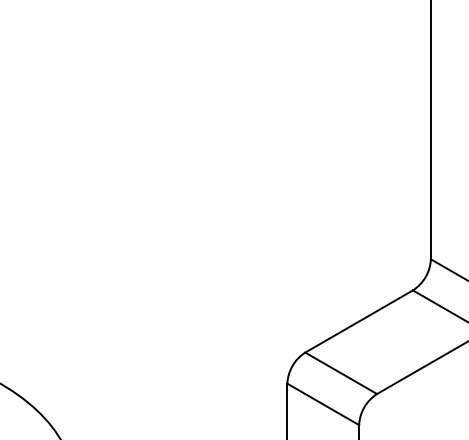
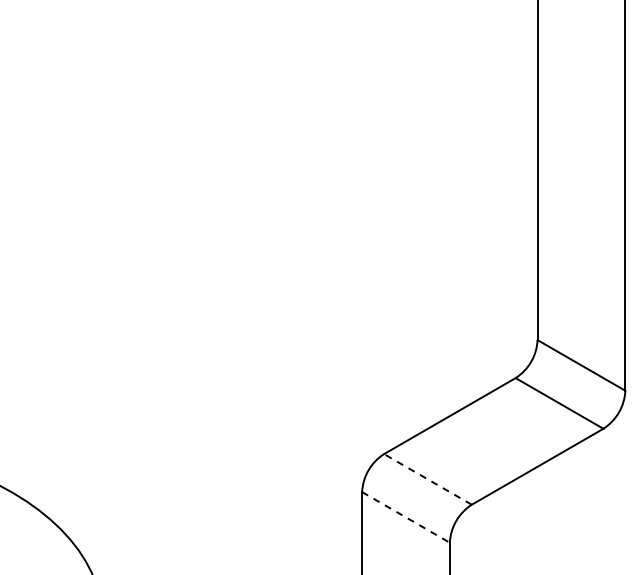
line: (340, 373) -> (427, 479), solid -> dashed
line: (323, 404) -> (406, 517), solid -> dashed

